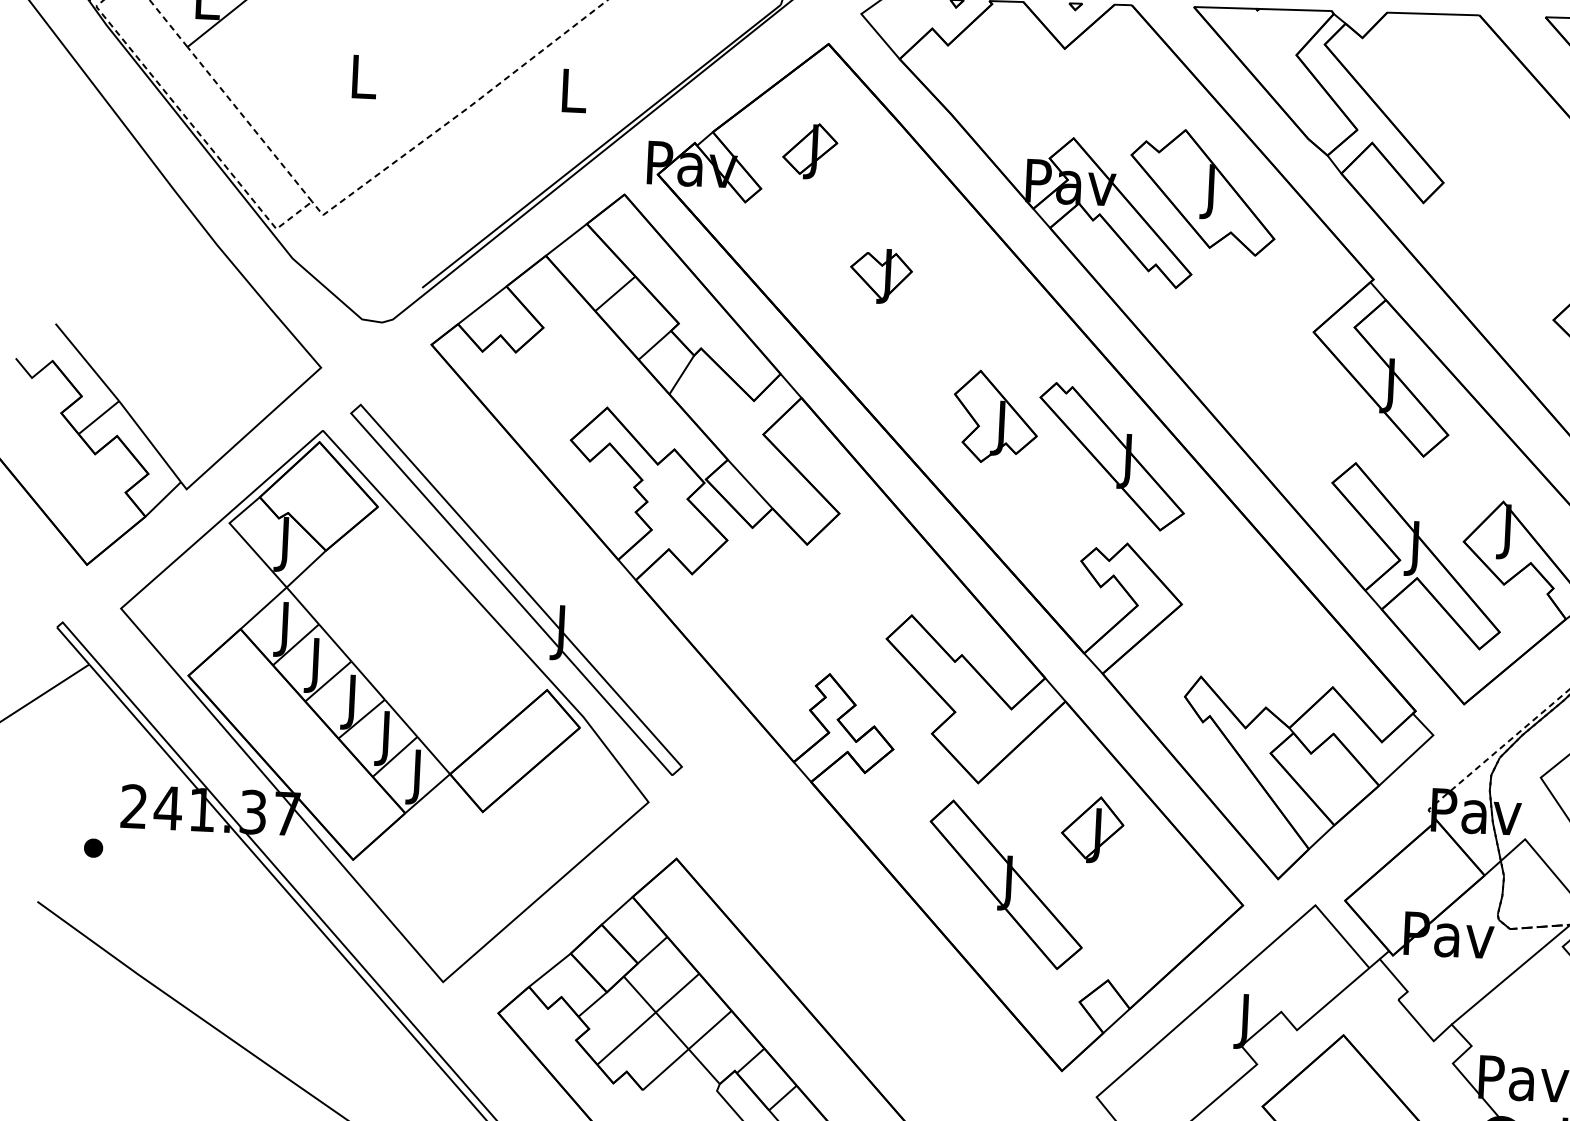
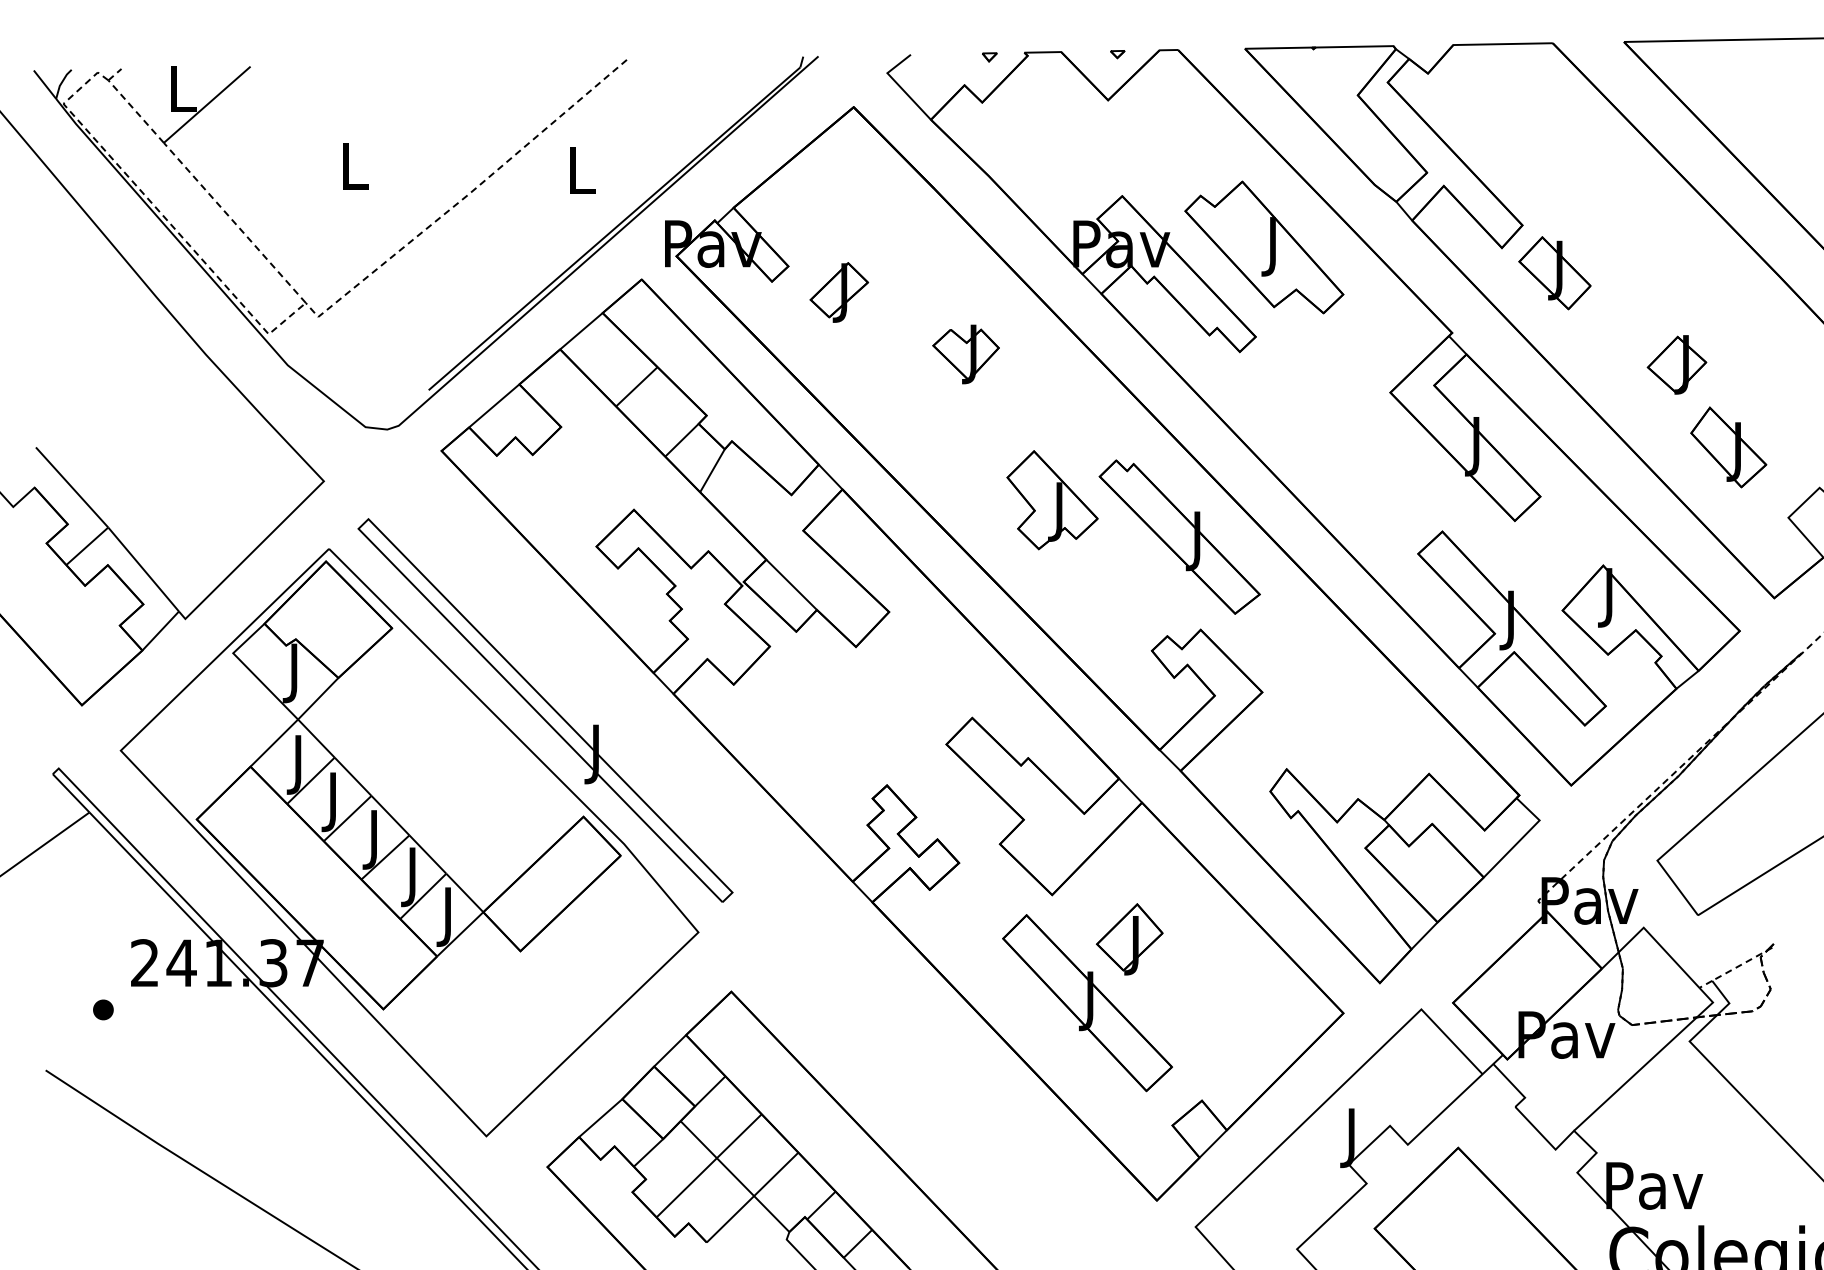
part: (810, 151) -> (839, 292), moved
part: (1471, 228) -> (1554, 273), added
part: (880, 276) -> (965, 354), moved
part: (1092, 829) -> (1129, 939), moved

